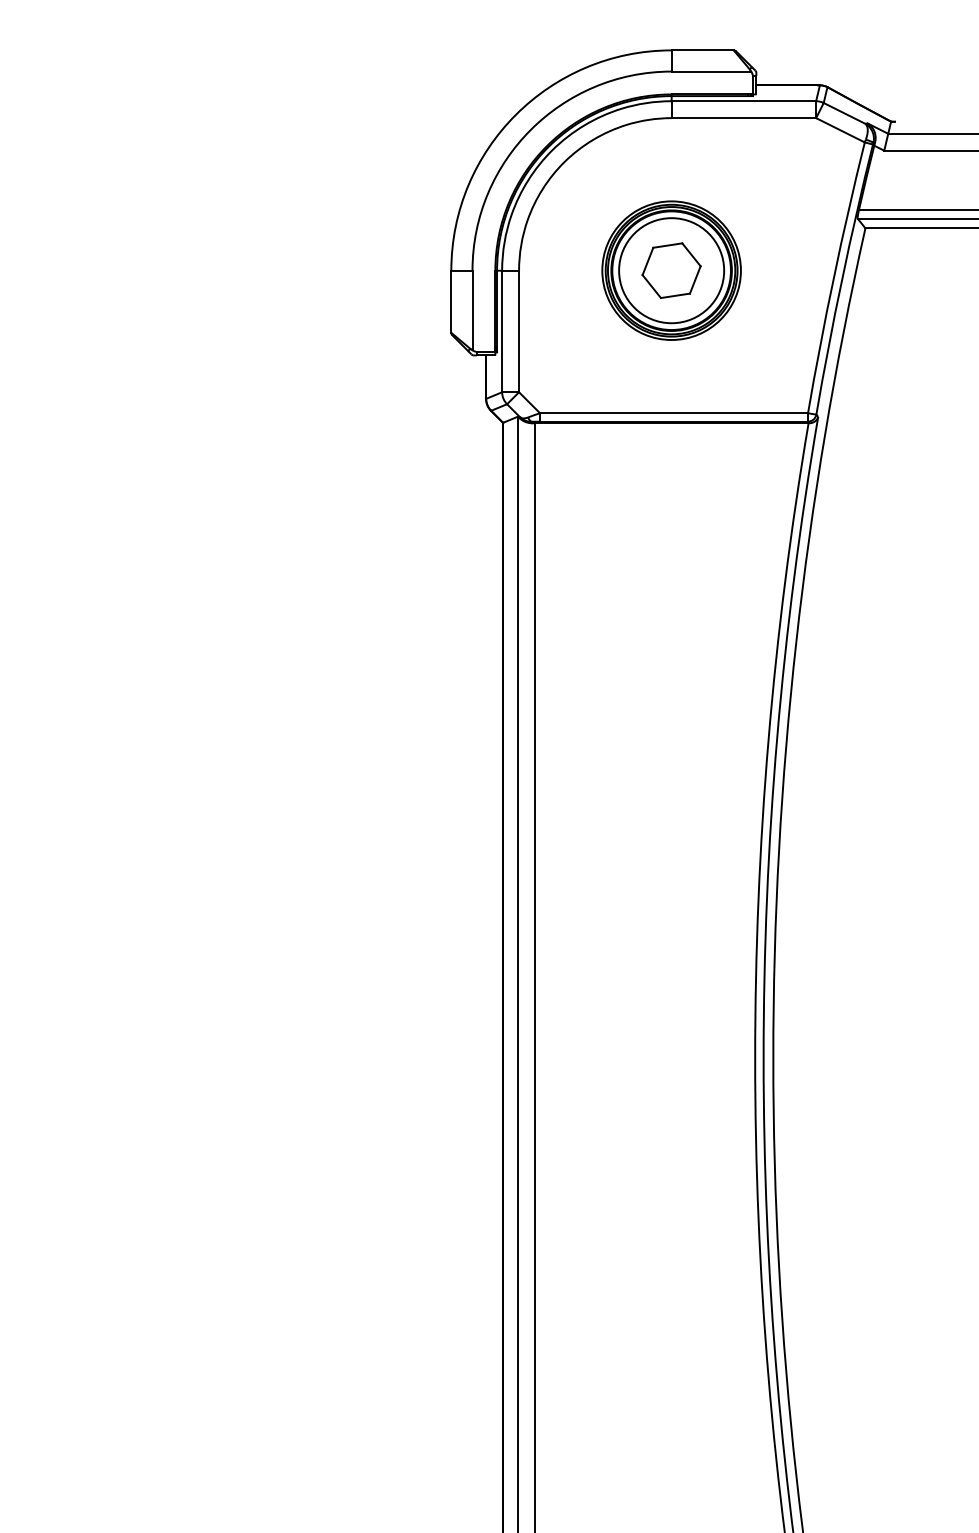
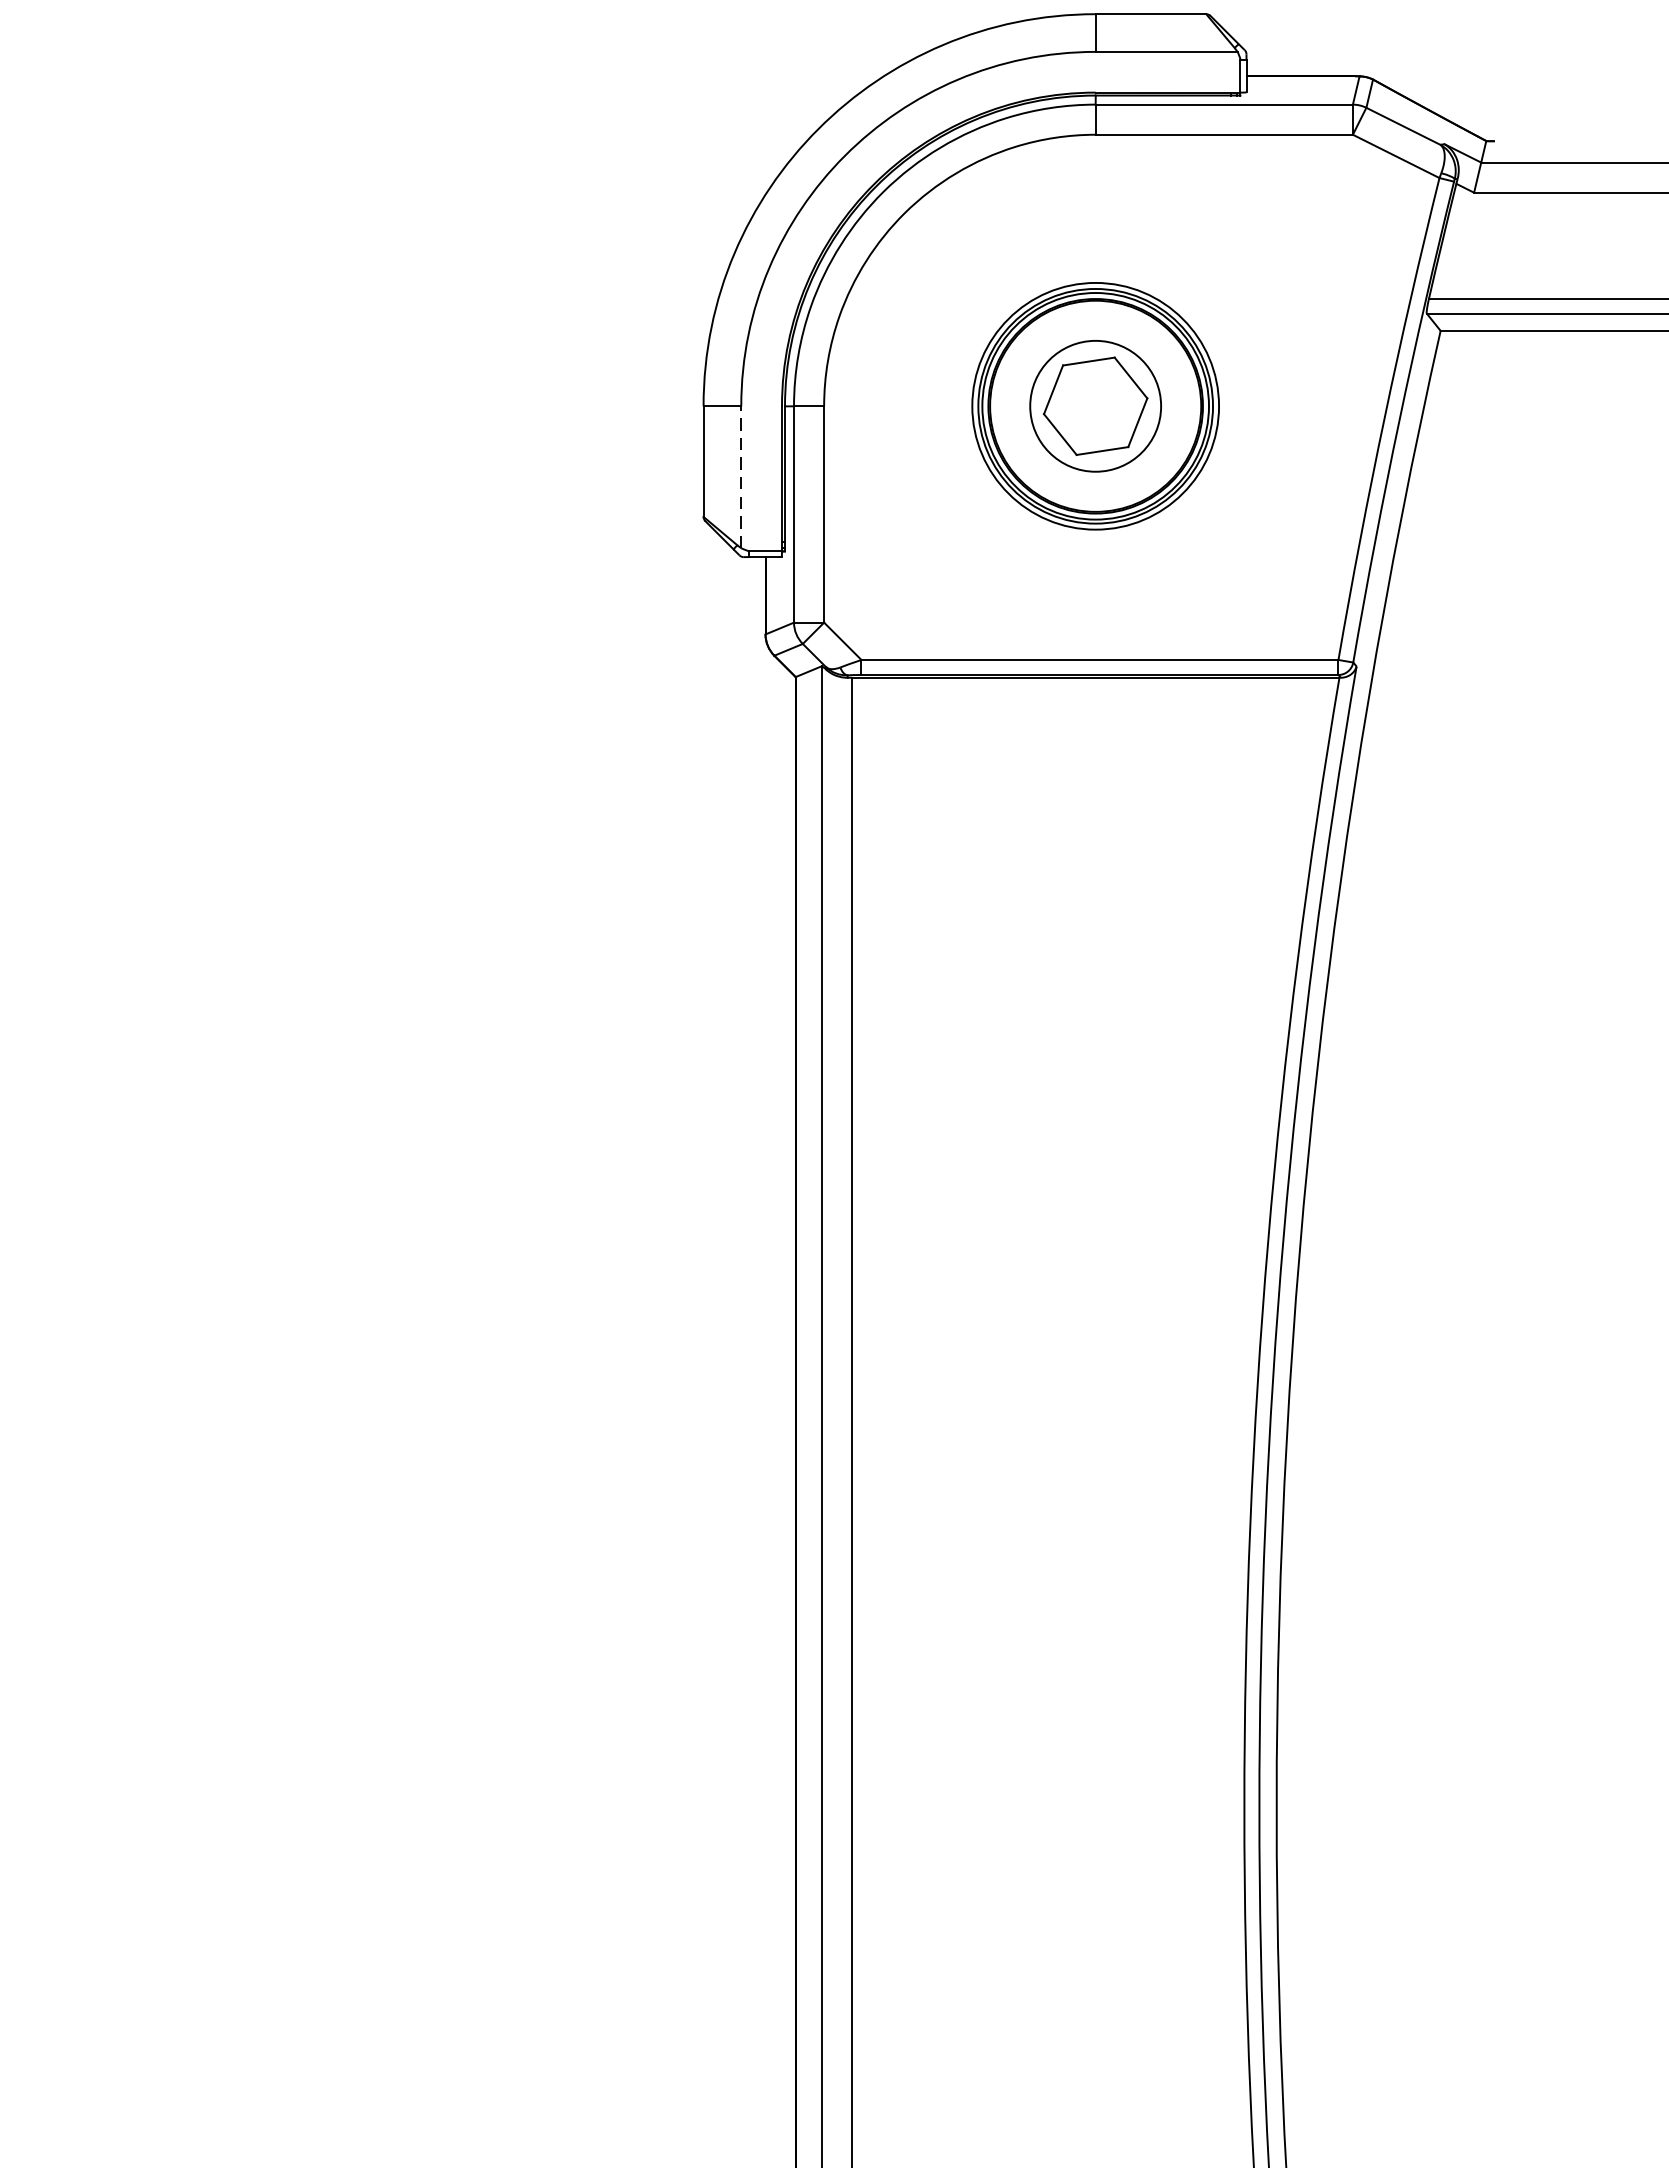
circle: (671, 270) -> (1095, 405), size x0.7
line: (472, 310) -> (741, 477), solid -> dashed

